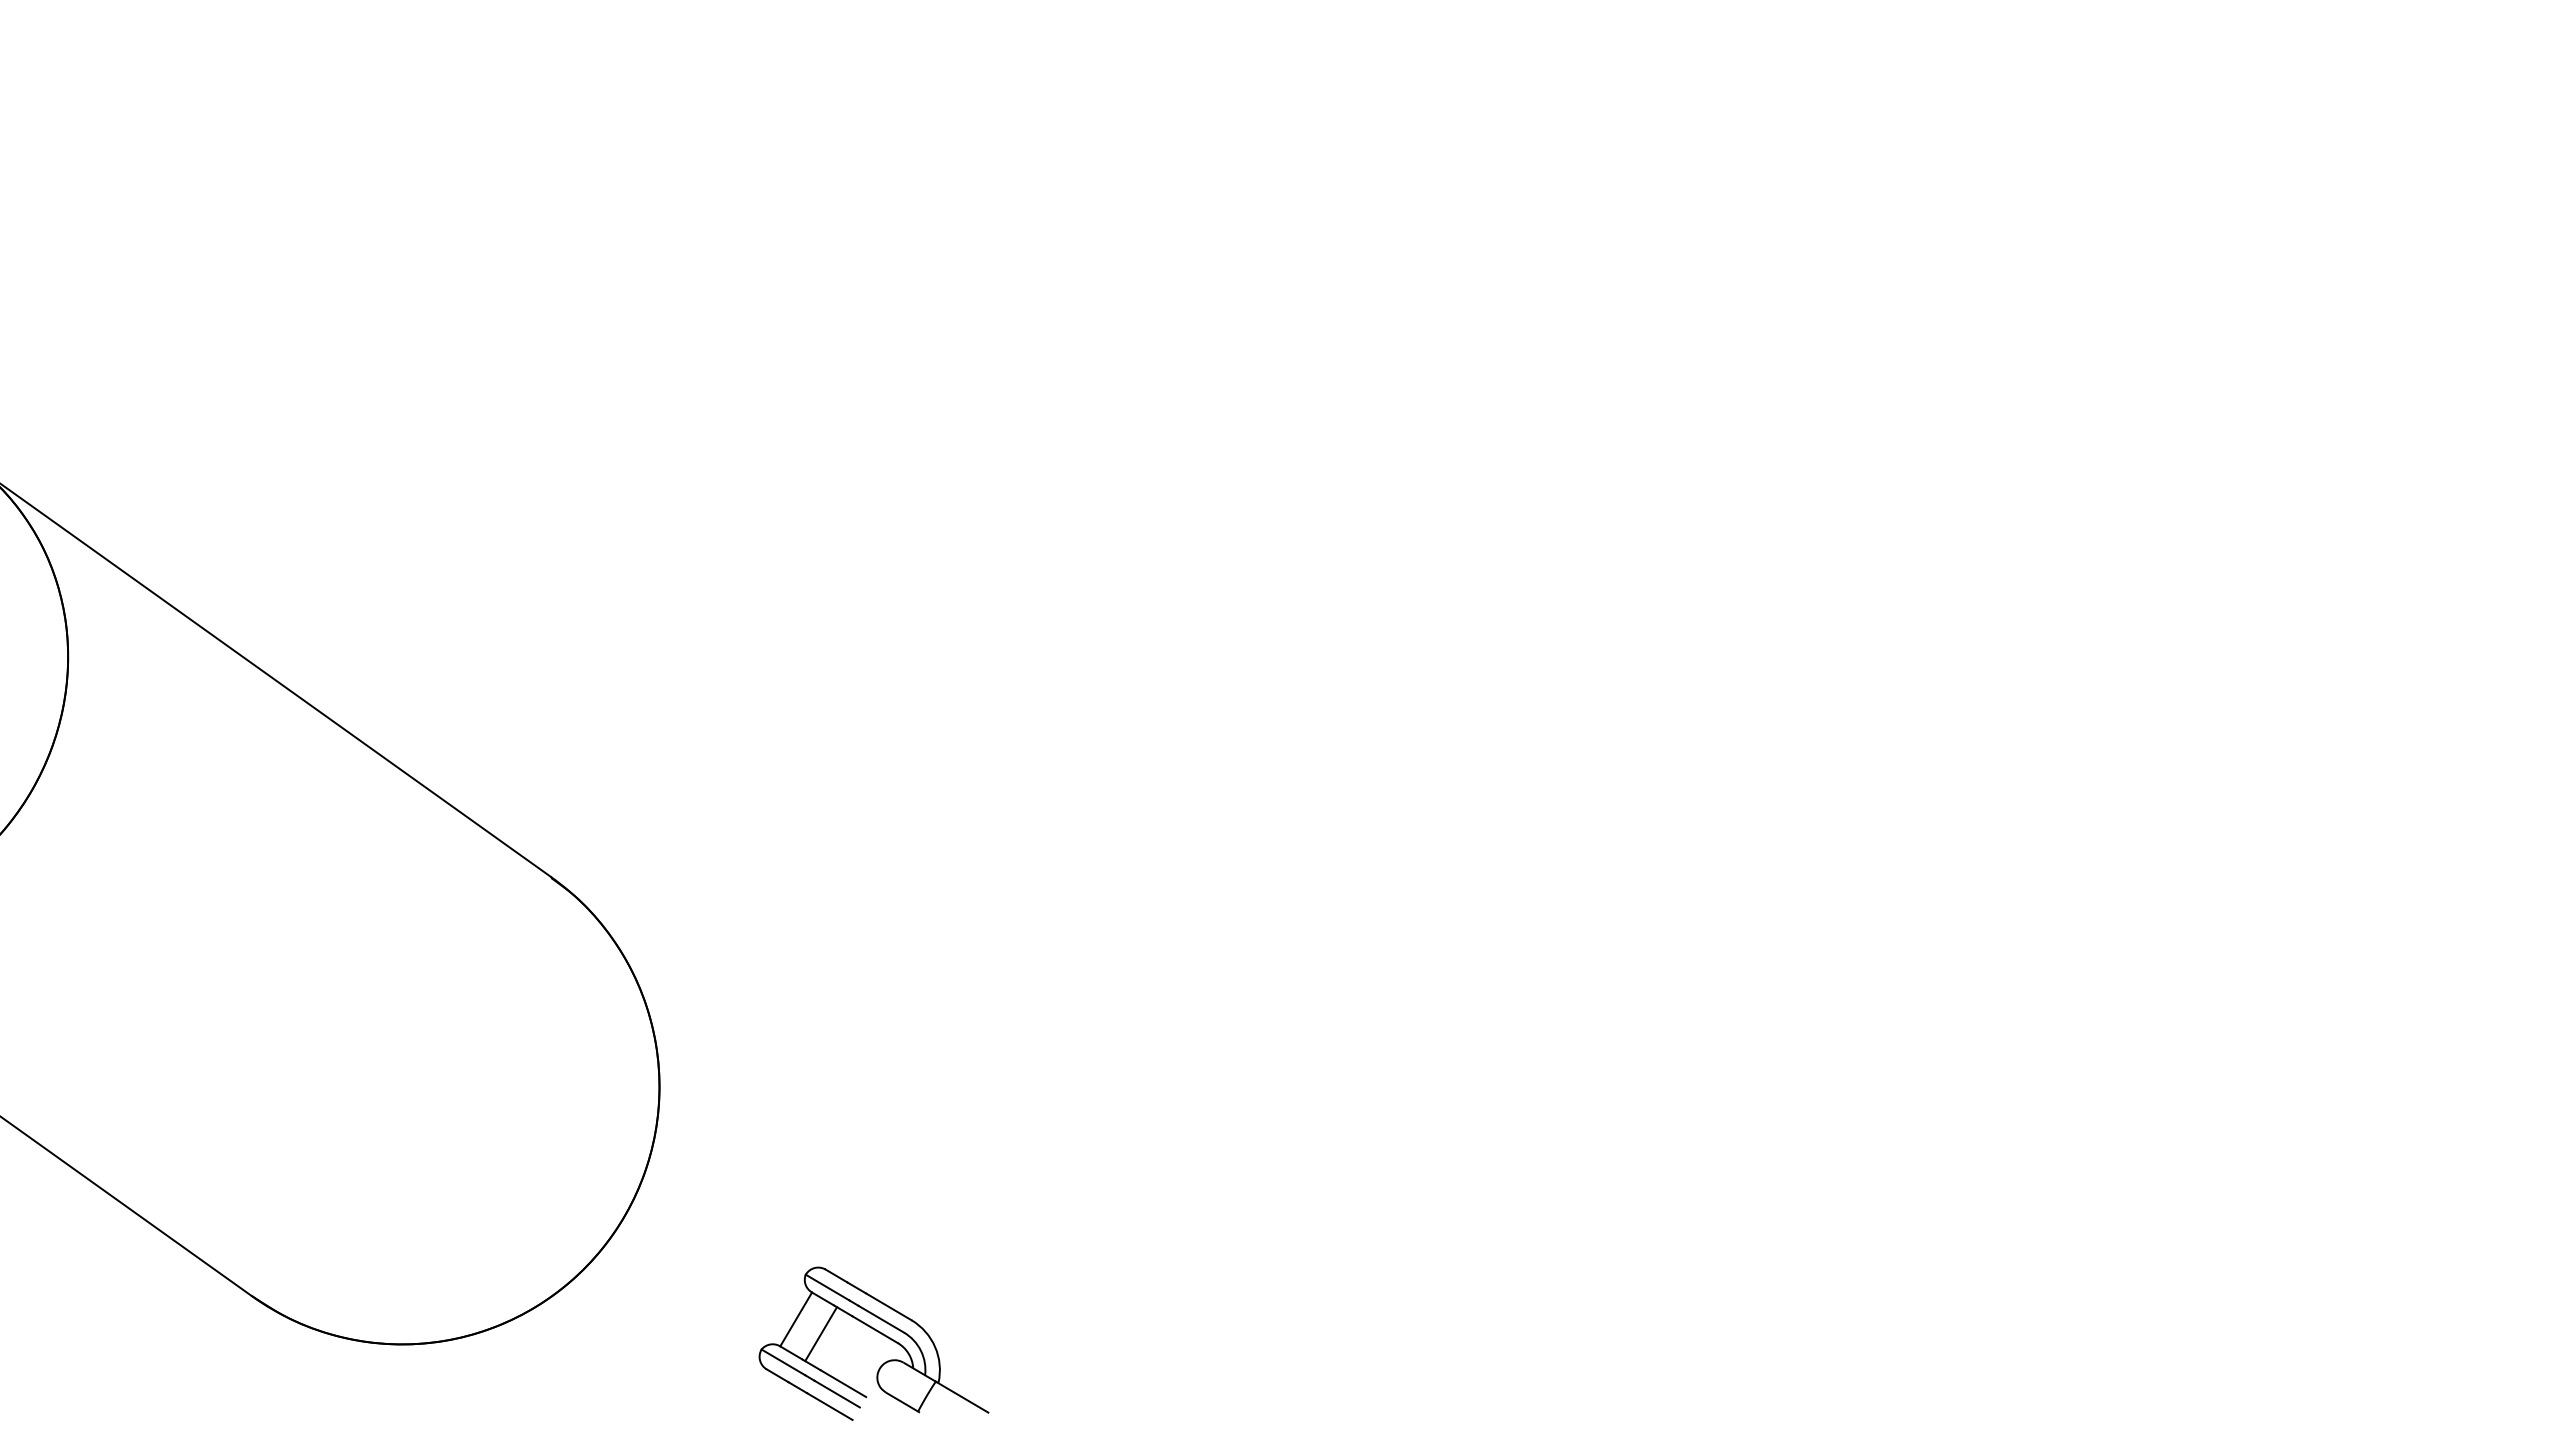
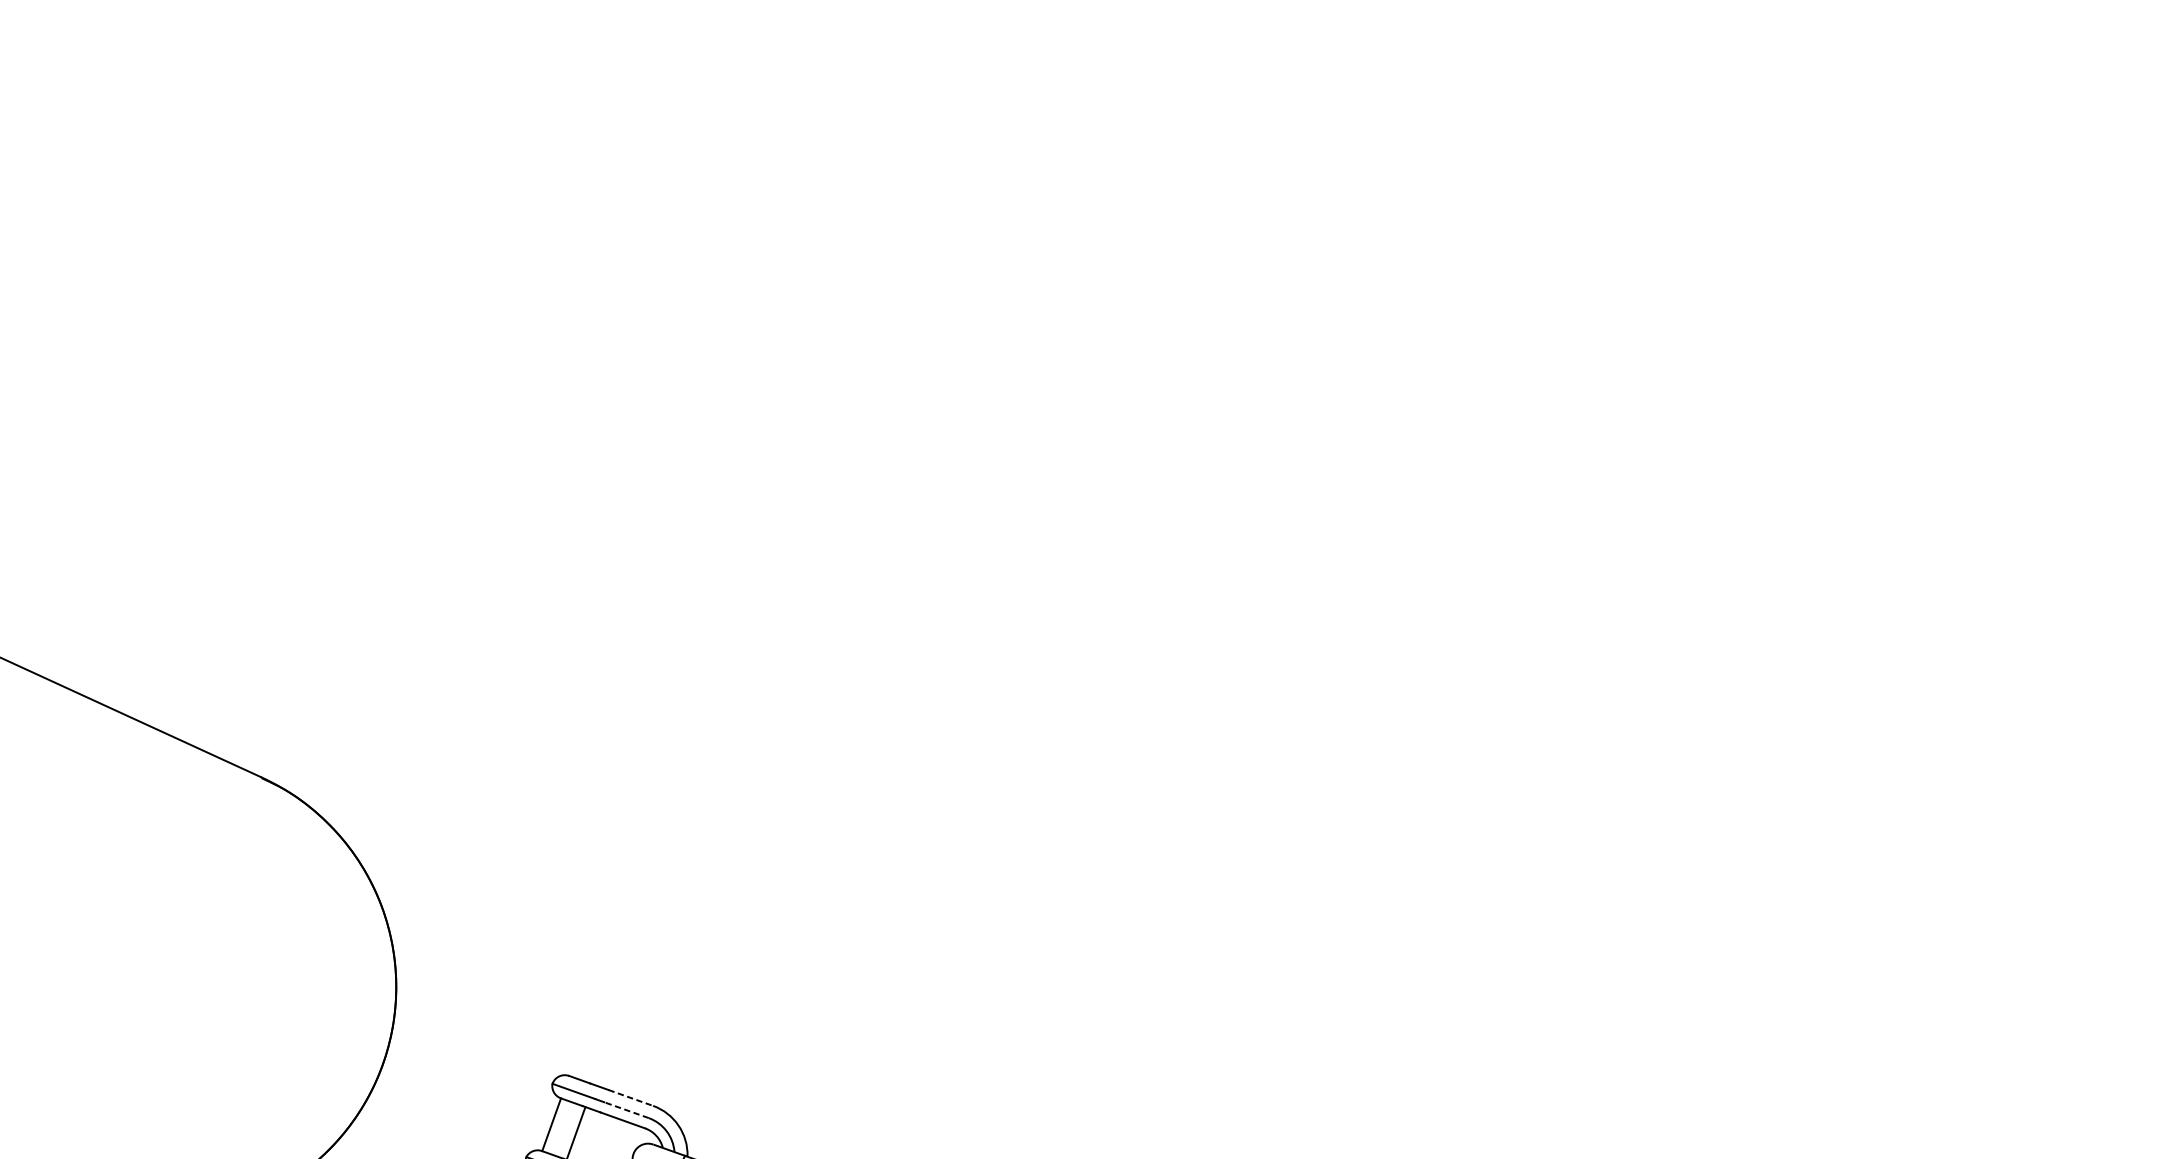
line: (889, 1307) -> (631, 1098), solid -> dashed
line: (880, 1319) -> (625, 1110), solid -> dashed

